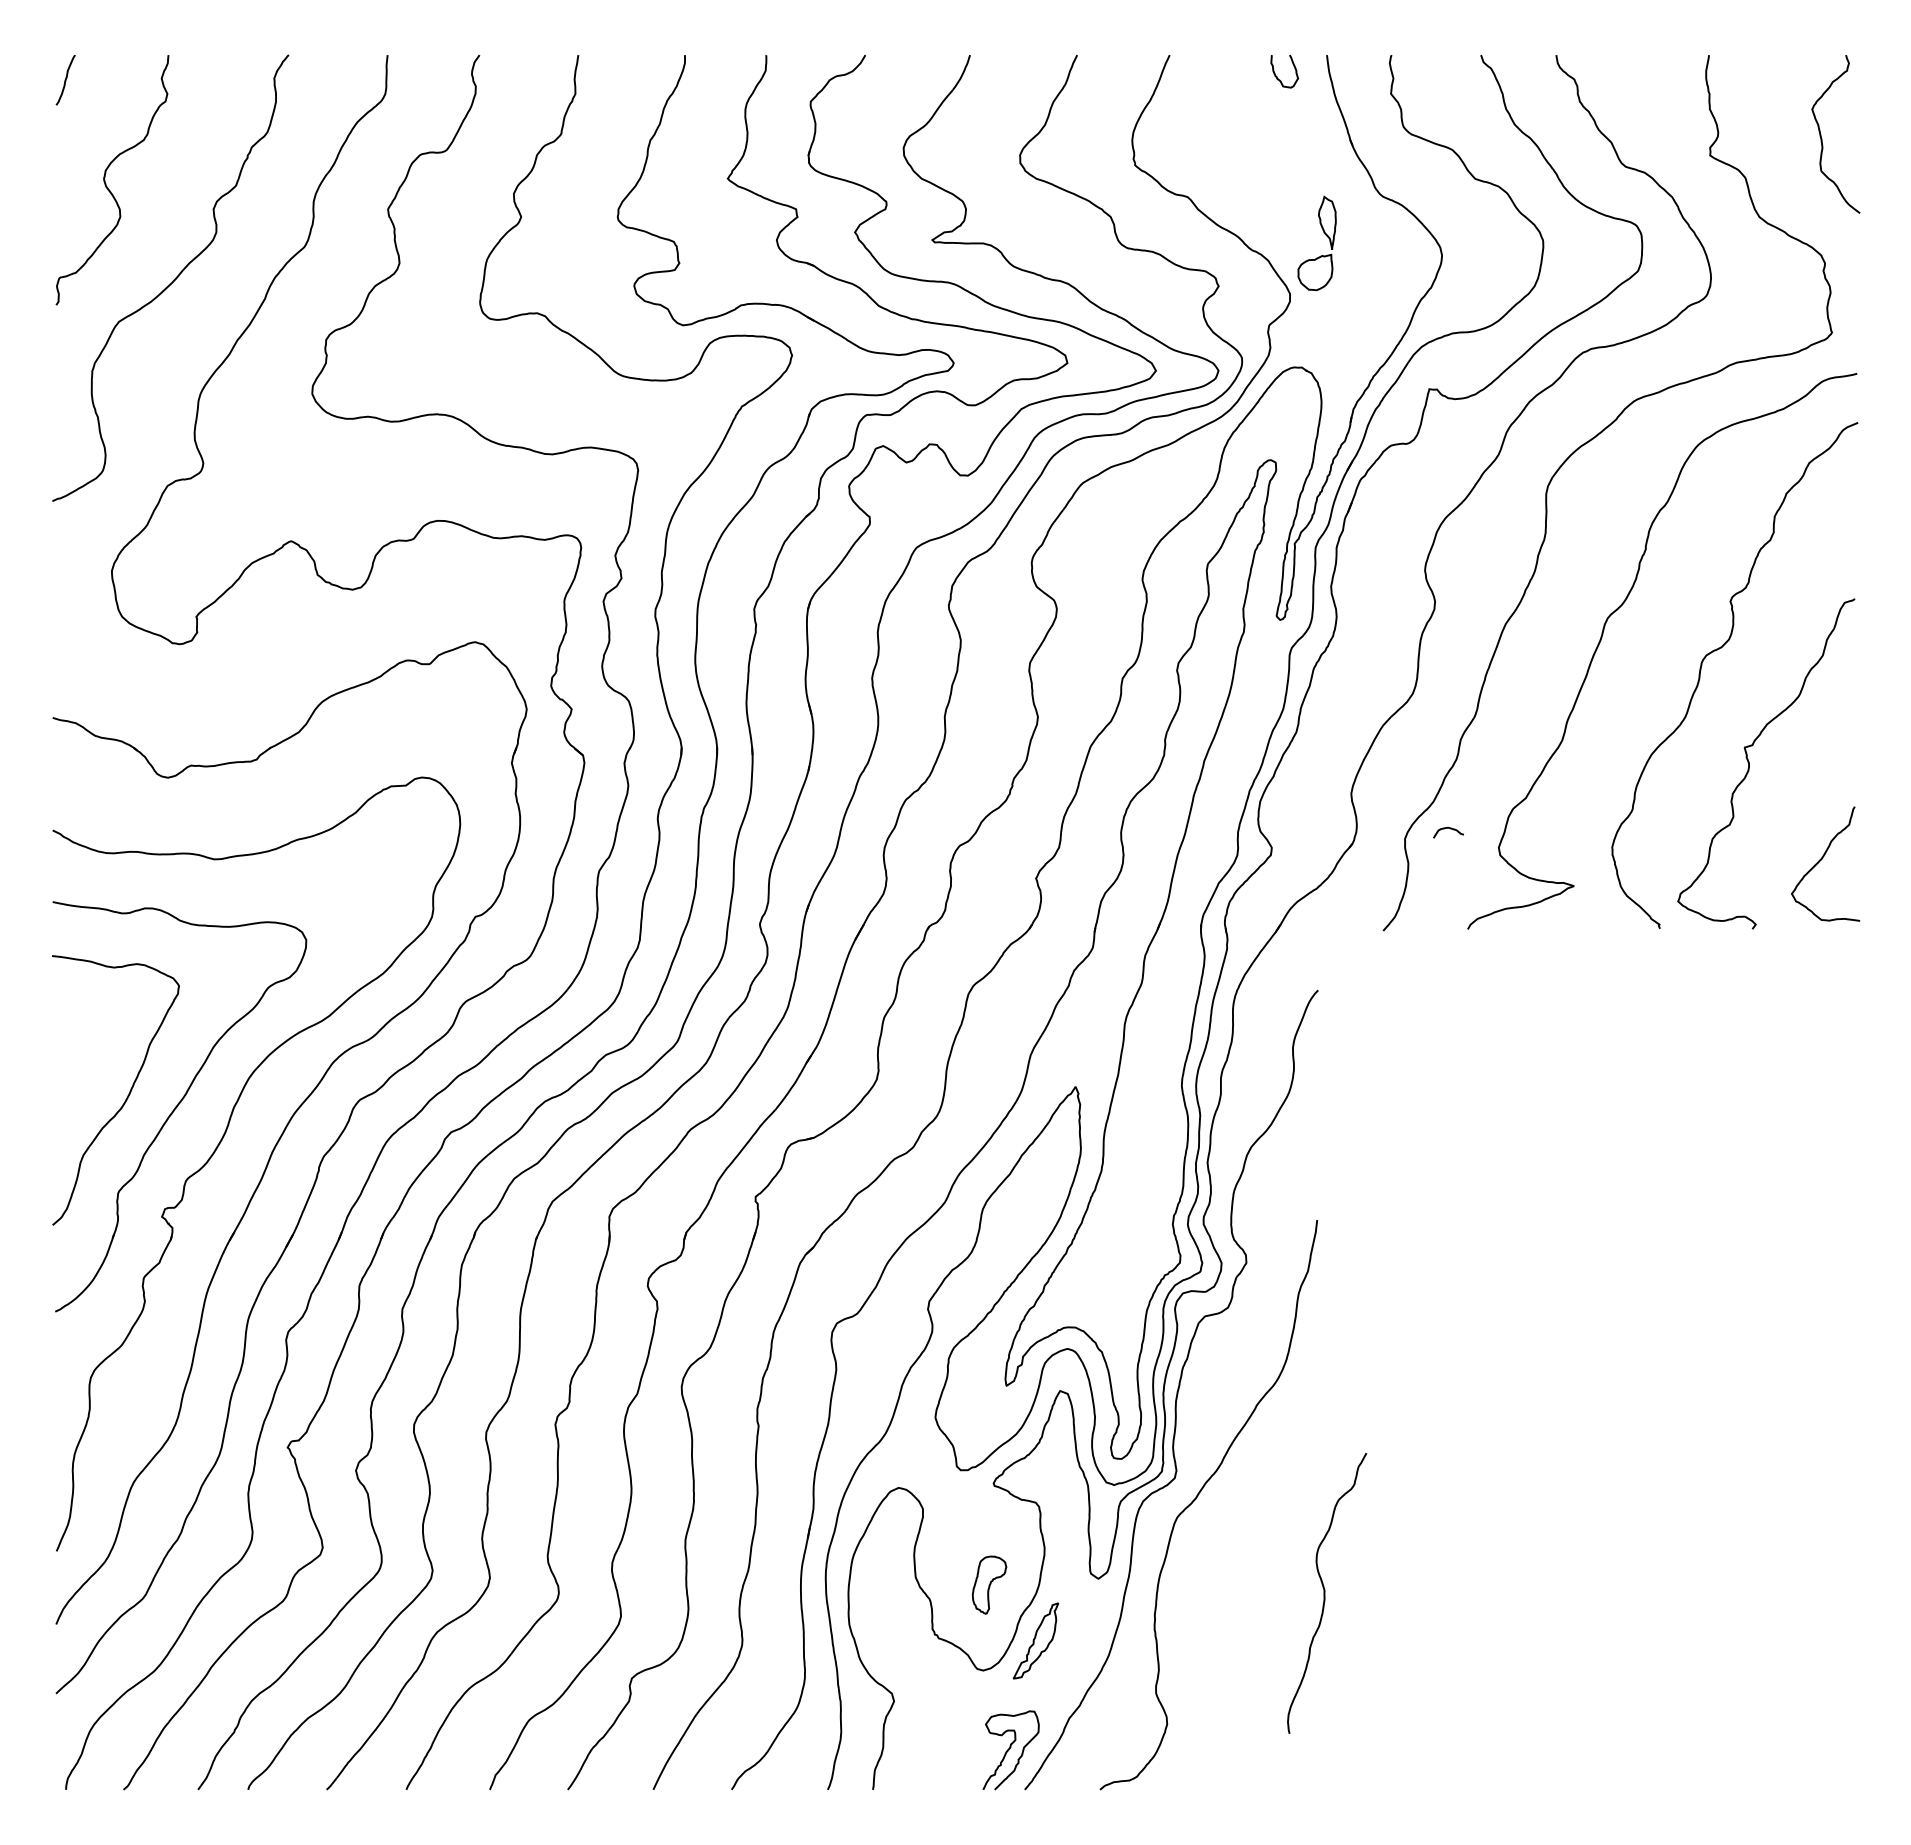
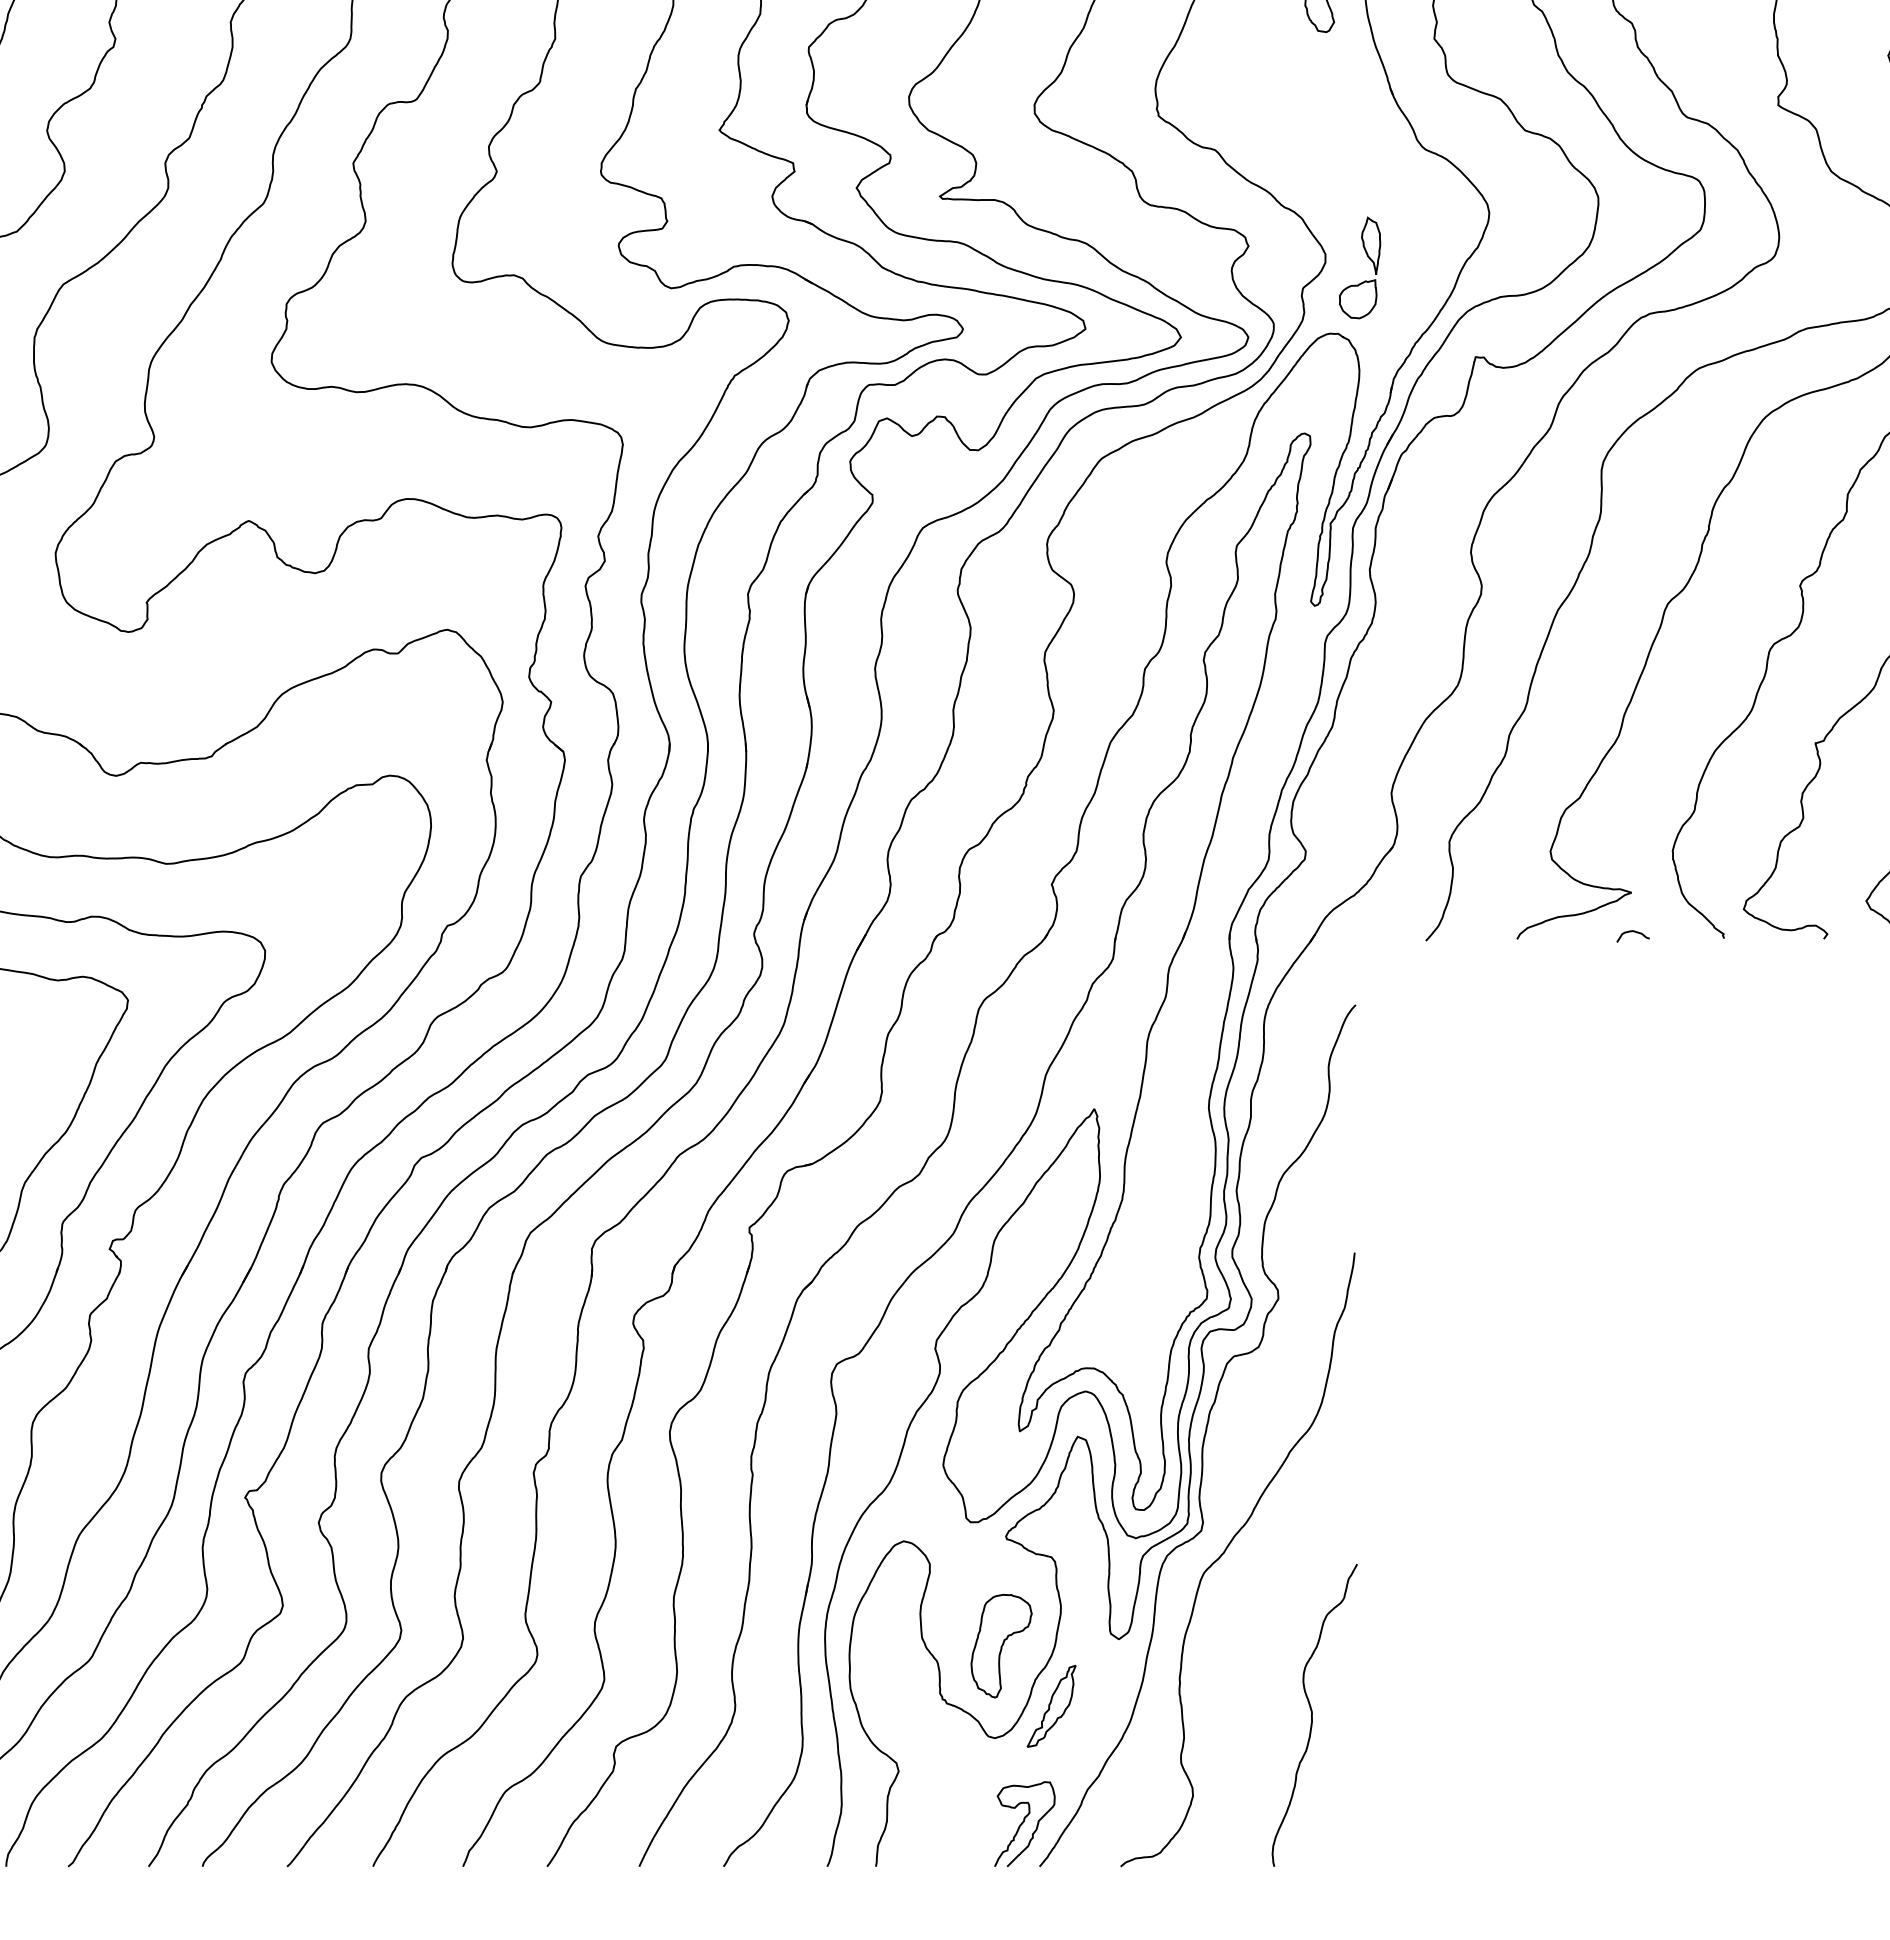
part: (1324, 234) -> (1367, 258), moved
curve: (1450, 829) -> (1635, 932), moved
part: (989, 1584) -> (1001, 1645), size x1.67
curve: (1325, 1593) -> (1313, 1715), moved

